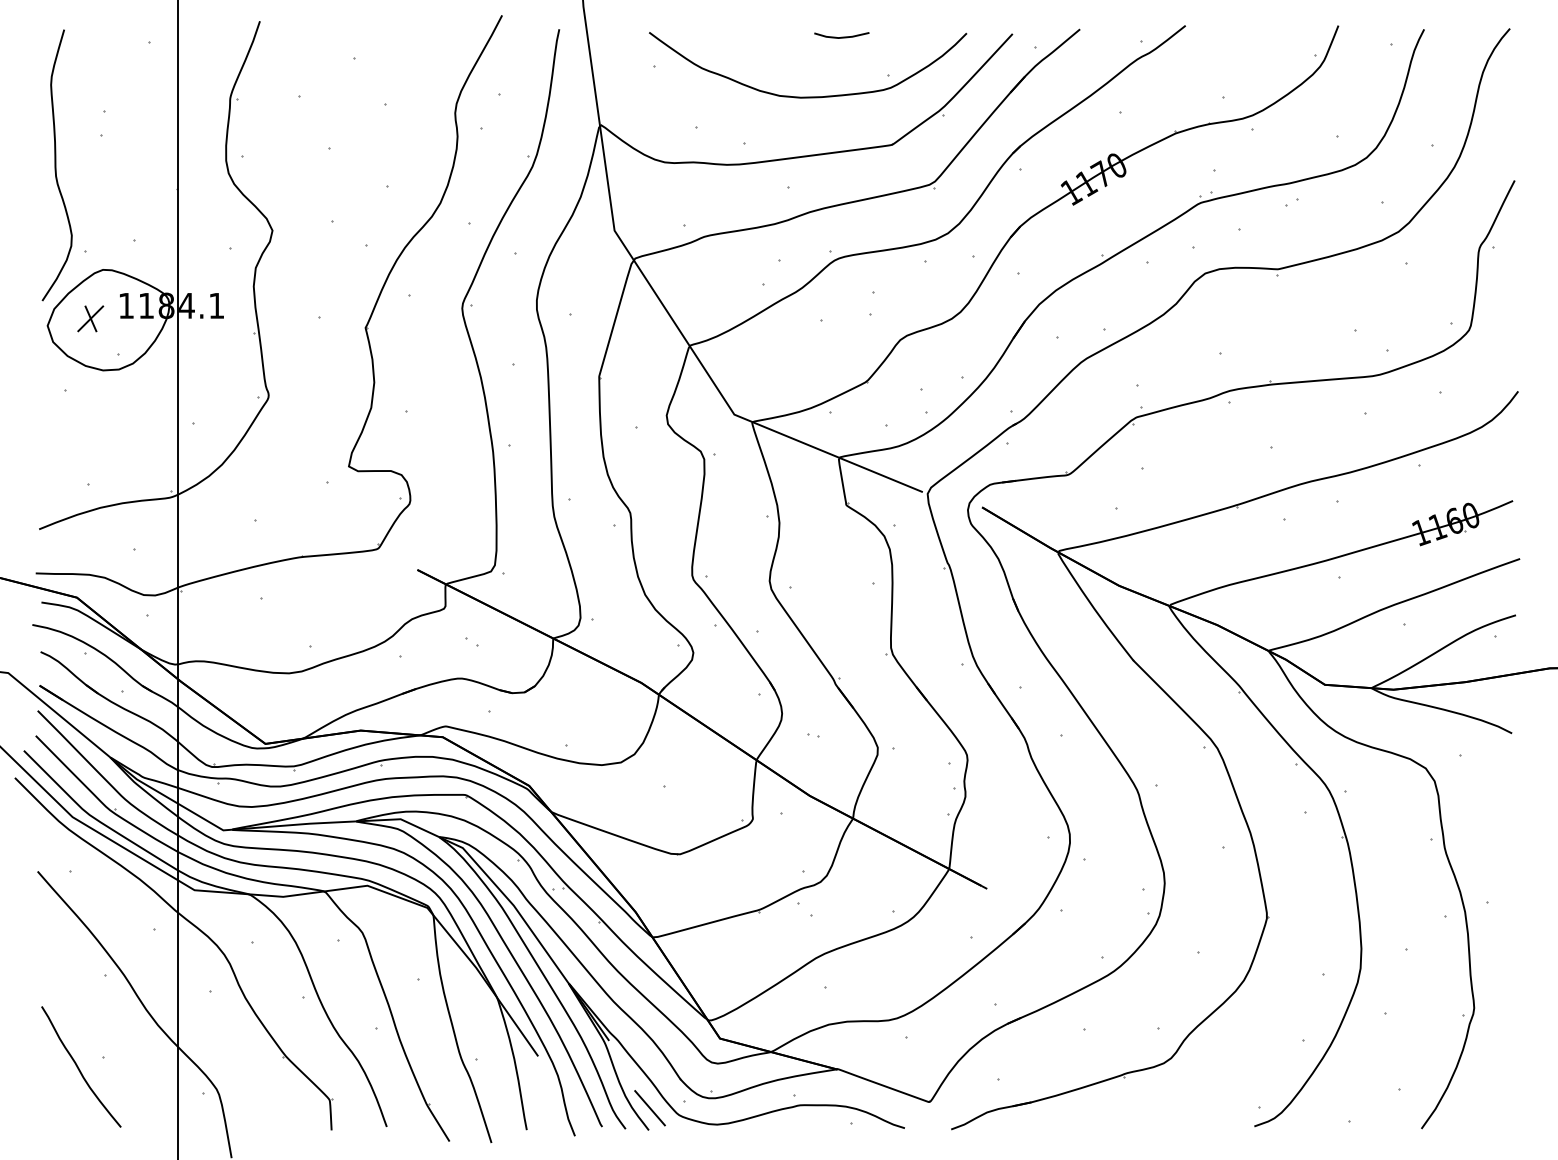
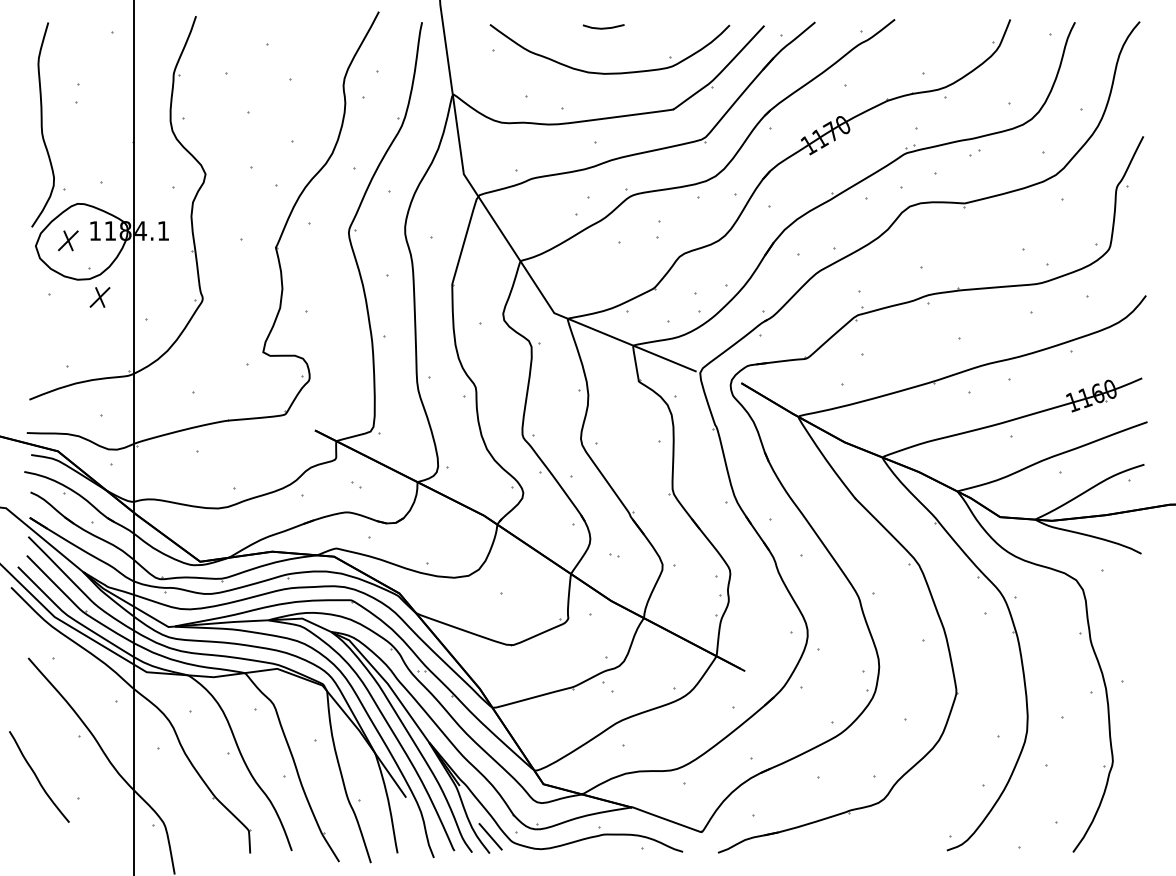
line: (841, 36) -> (603, 27), moved
part: (132, 393) -> (99, 297), added
curve: (79, 1068) -> (37, 778), moved

